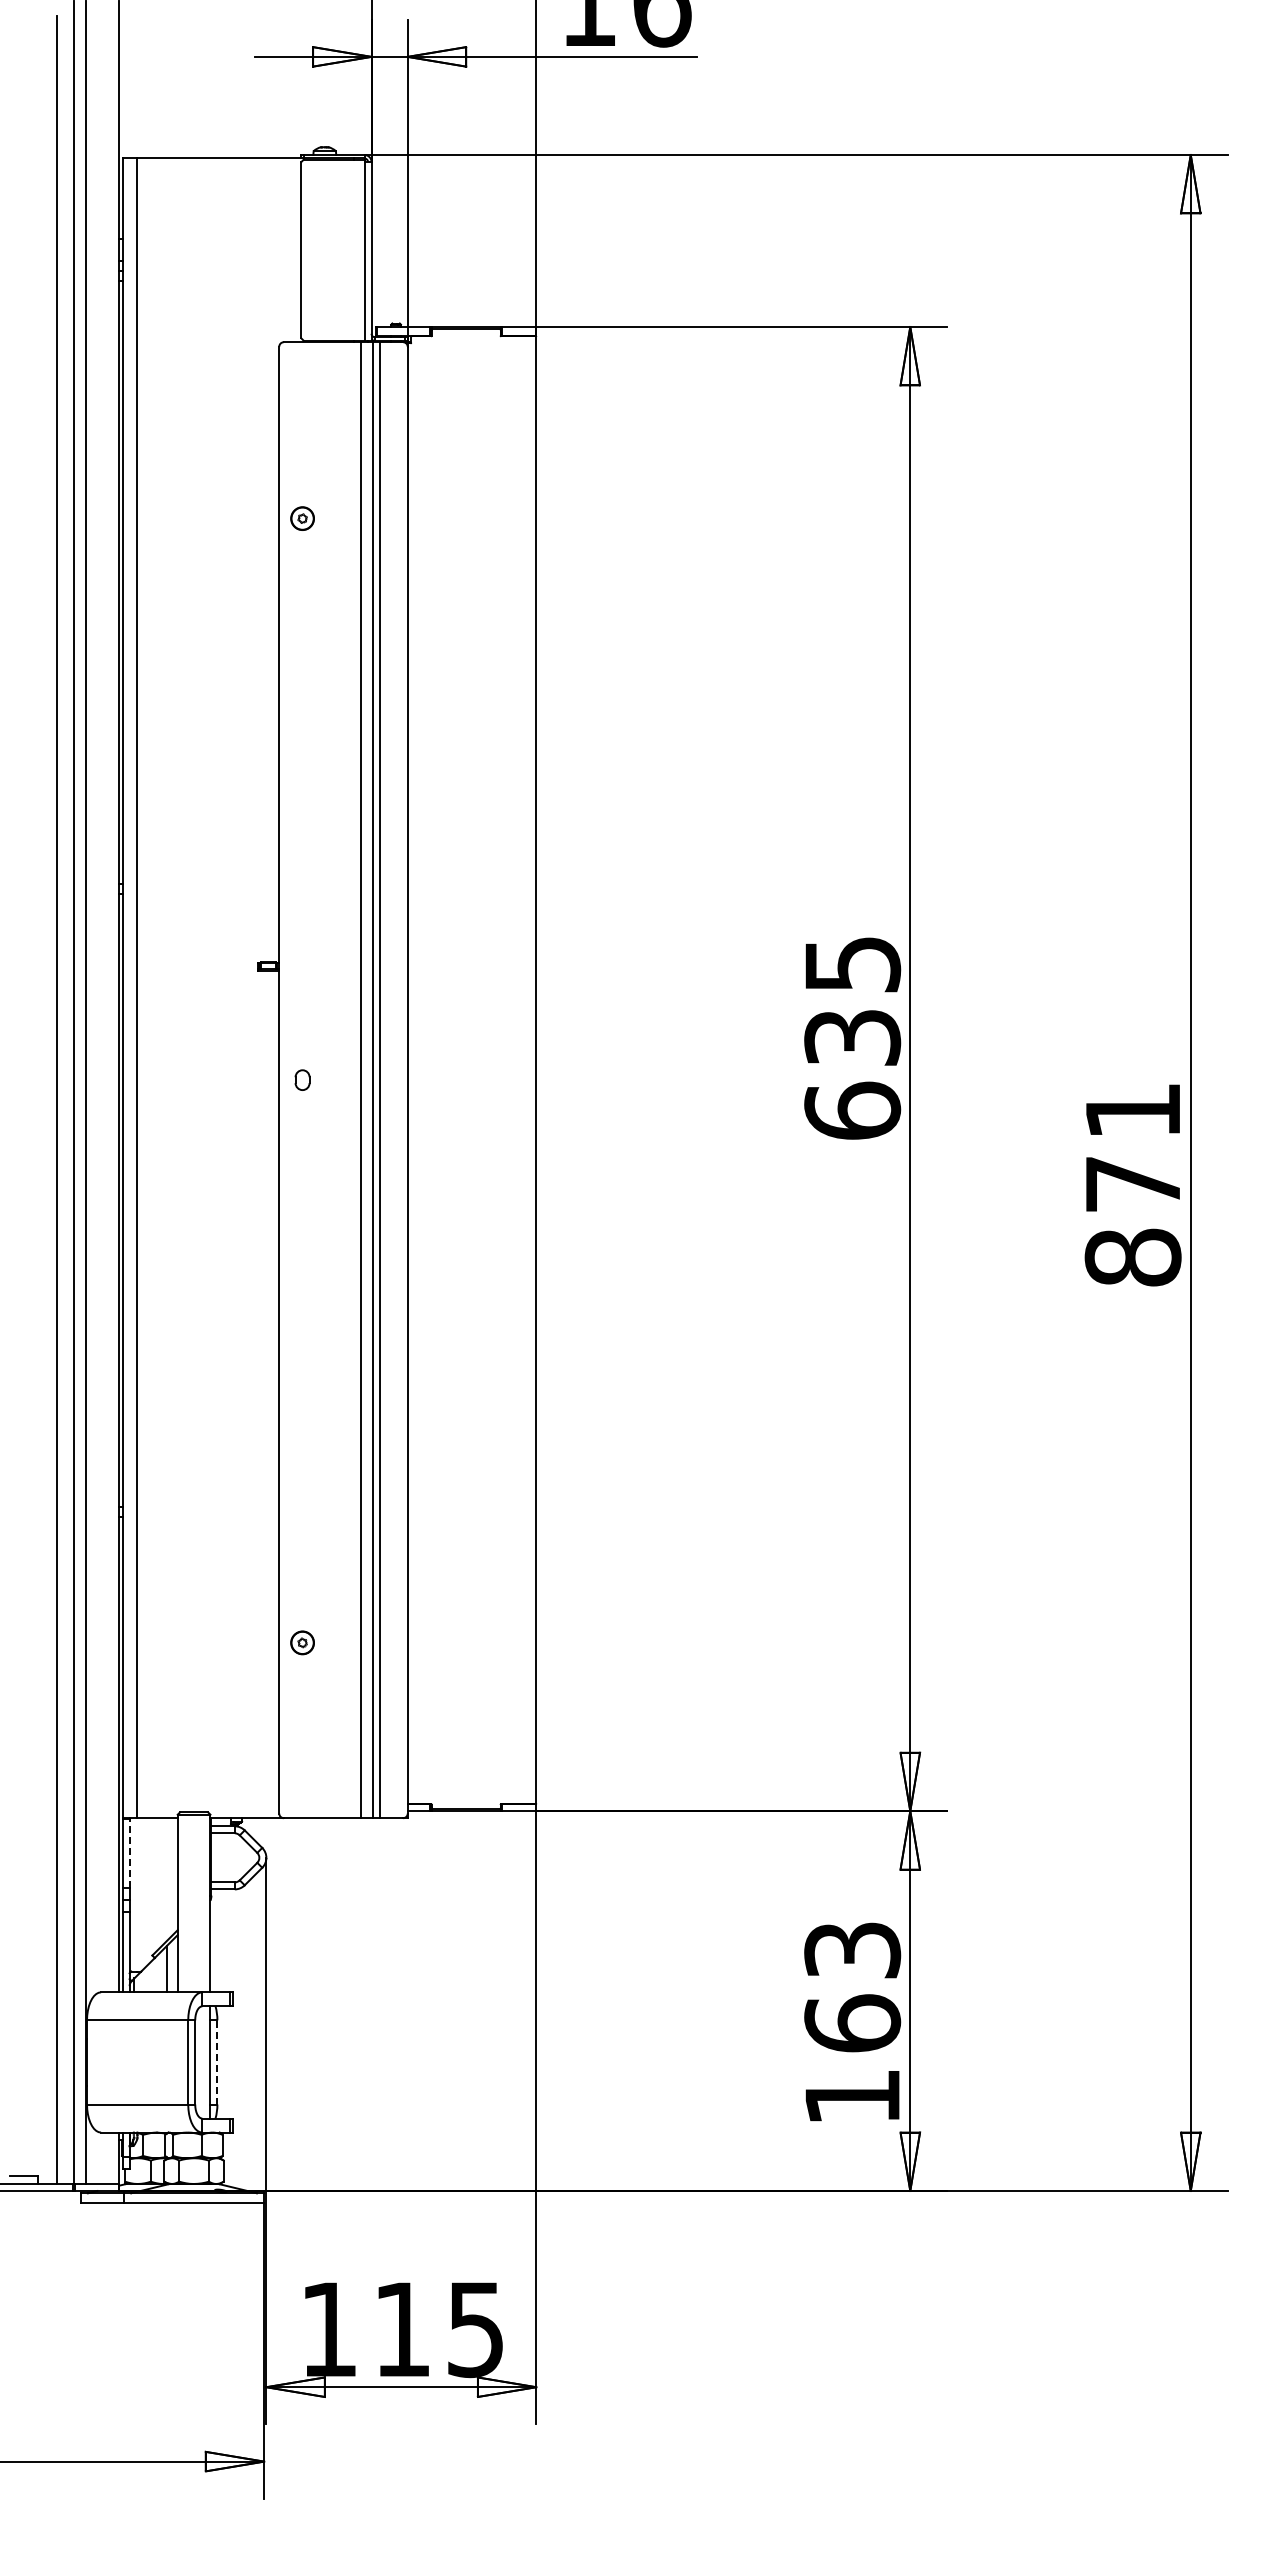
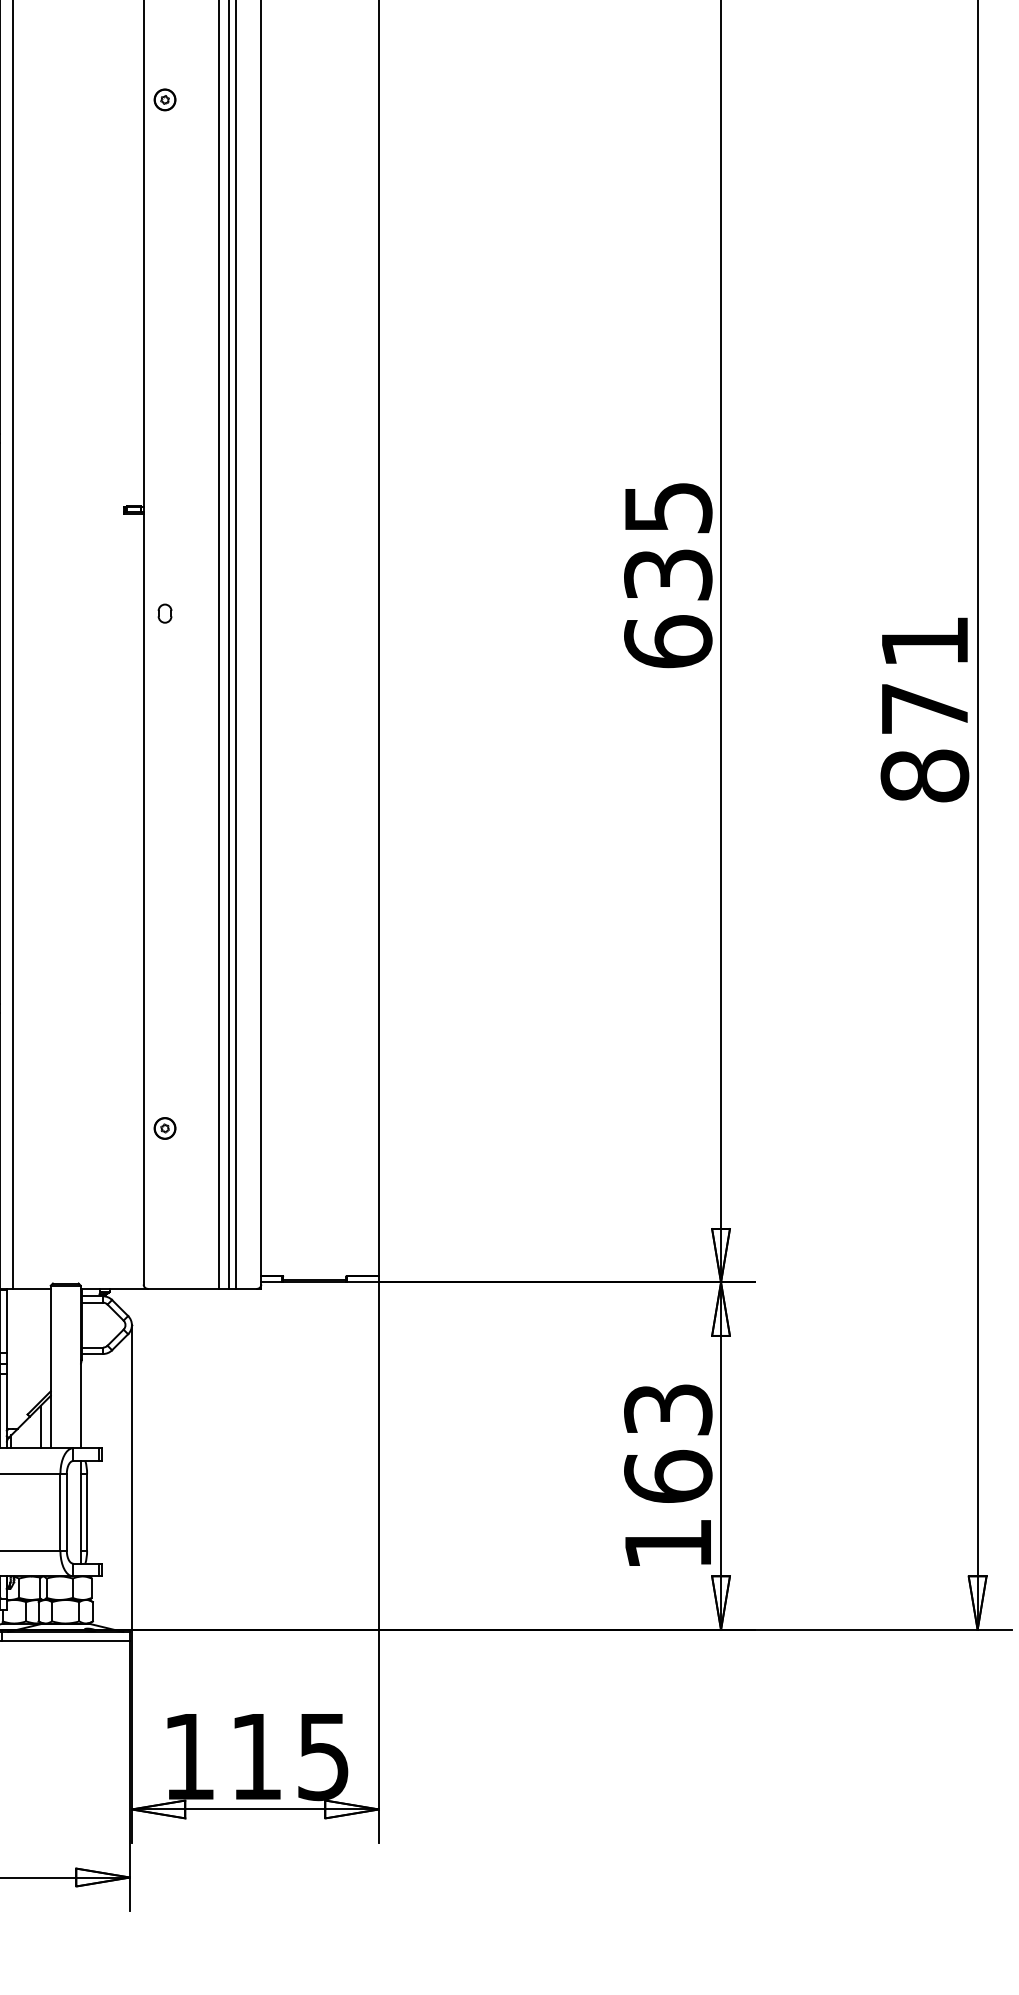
line: (129, 1853) -> (6, 1321), dashed -> solid
line: (217, 2061) -> (87, 1511), dashed -> solid

